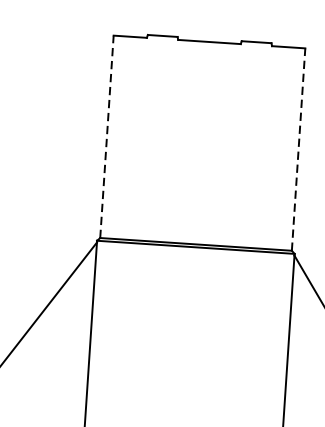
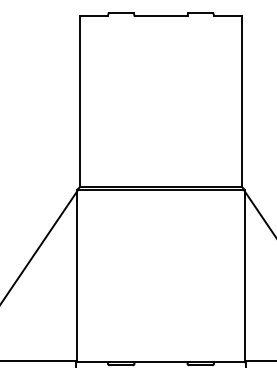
line: (106, 136) -> (79, 101), dashed -> solid
line: (298, 149) -> (242, 101), dashed -> solid

